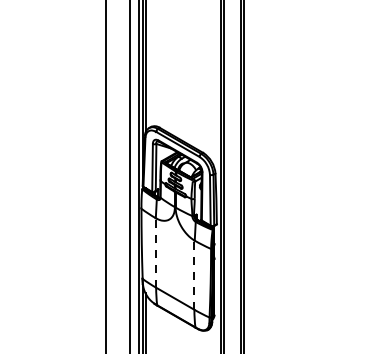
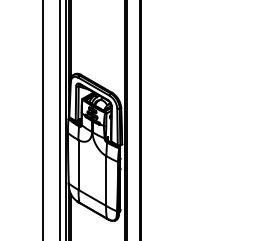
line: (156, 253) -> (78, 165), dashed -> solid
line: (194, 275) -> (106, 181), dashed -> solid

